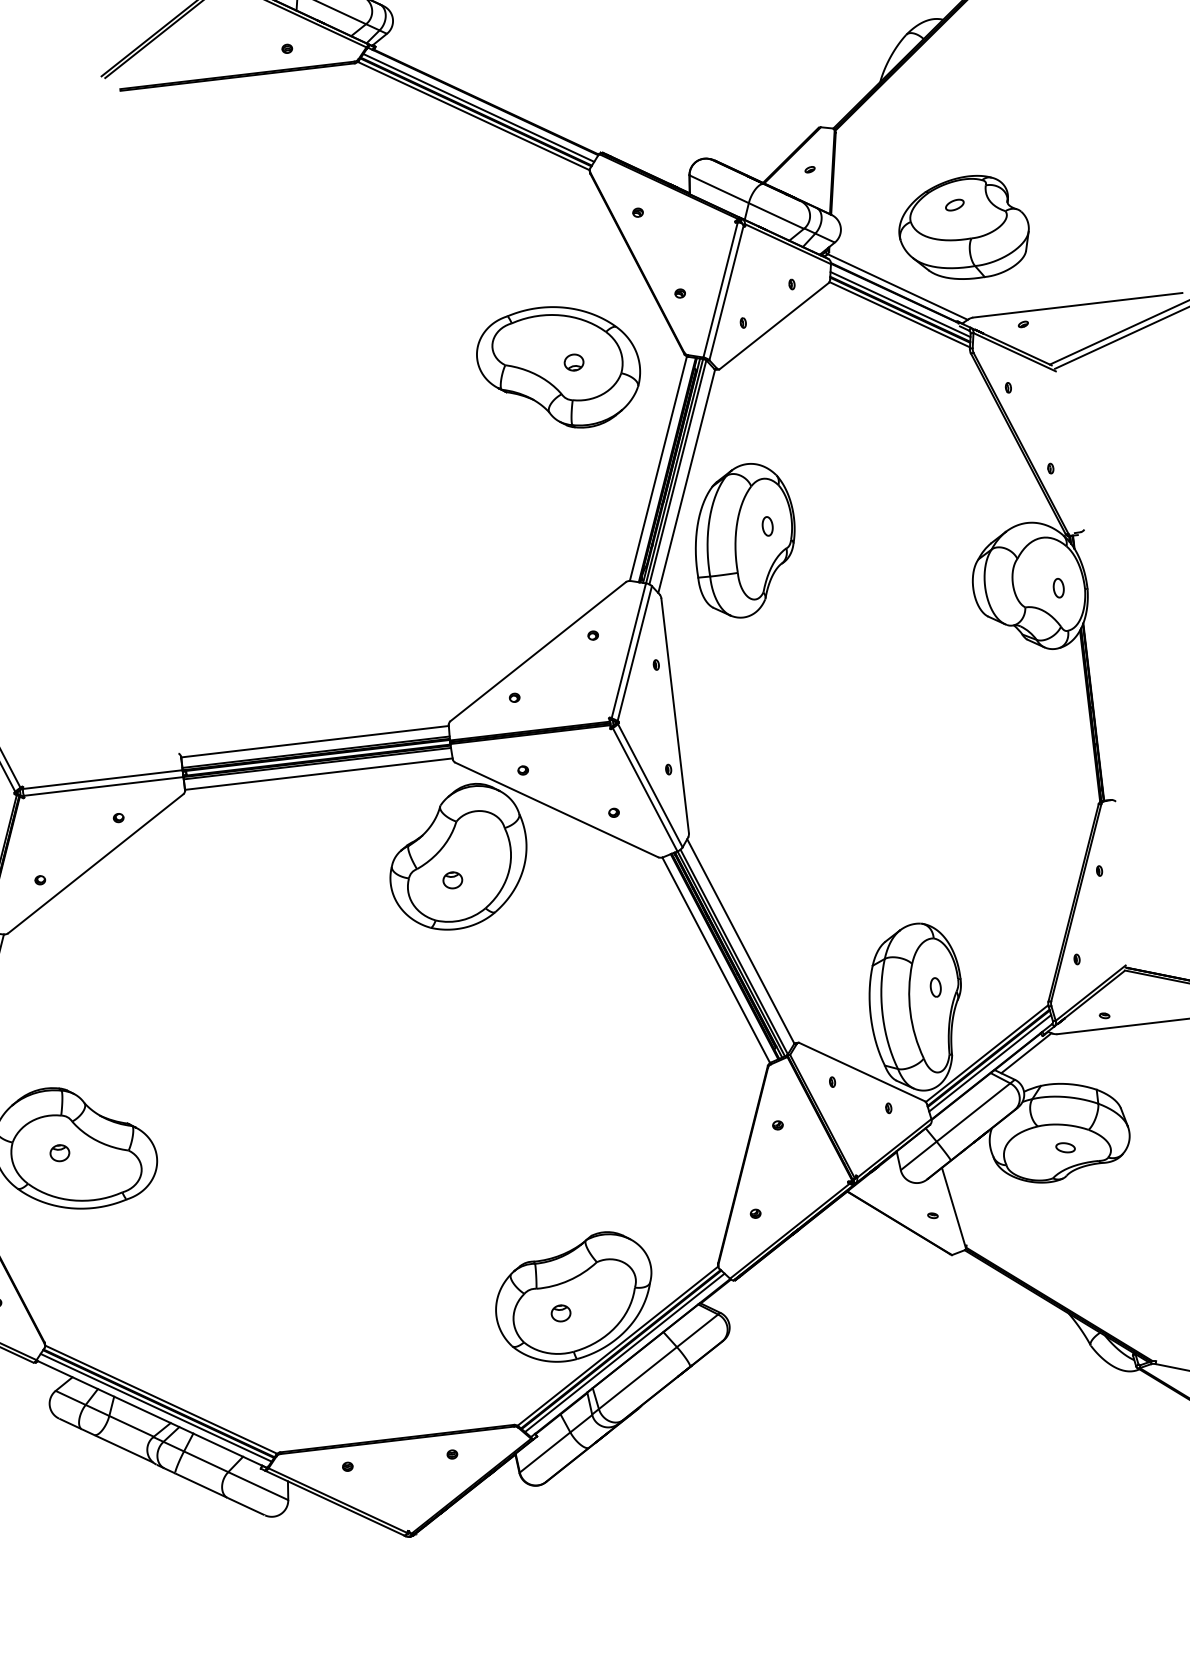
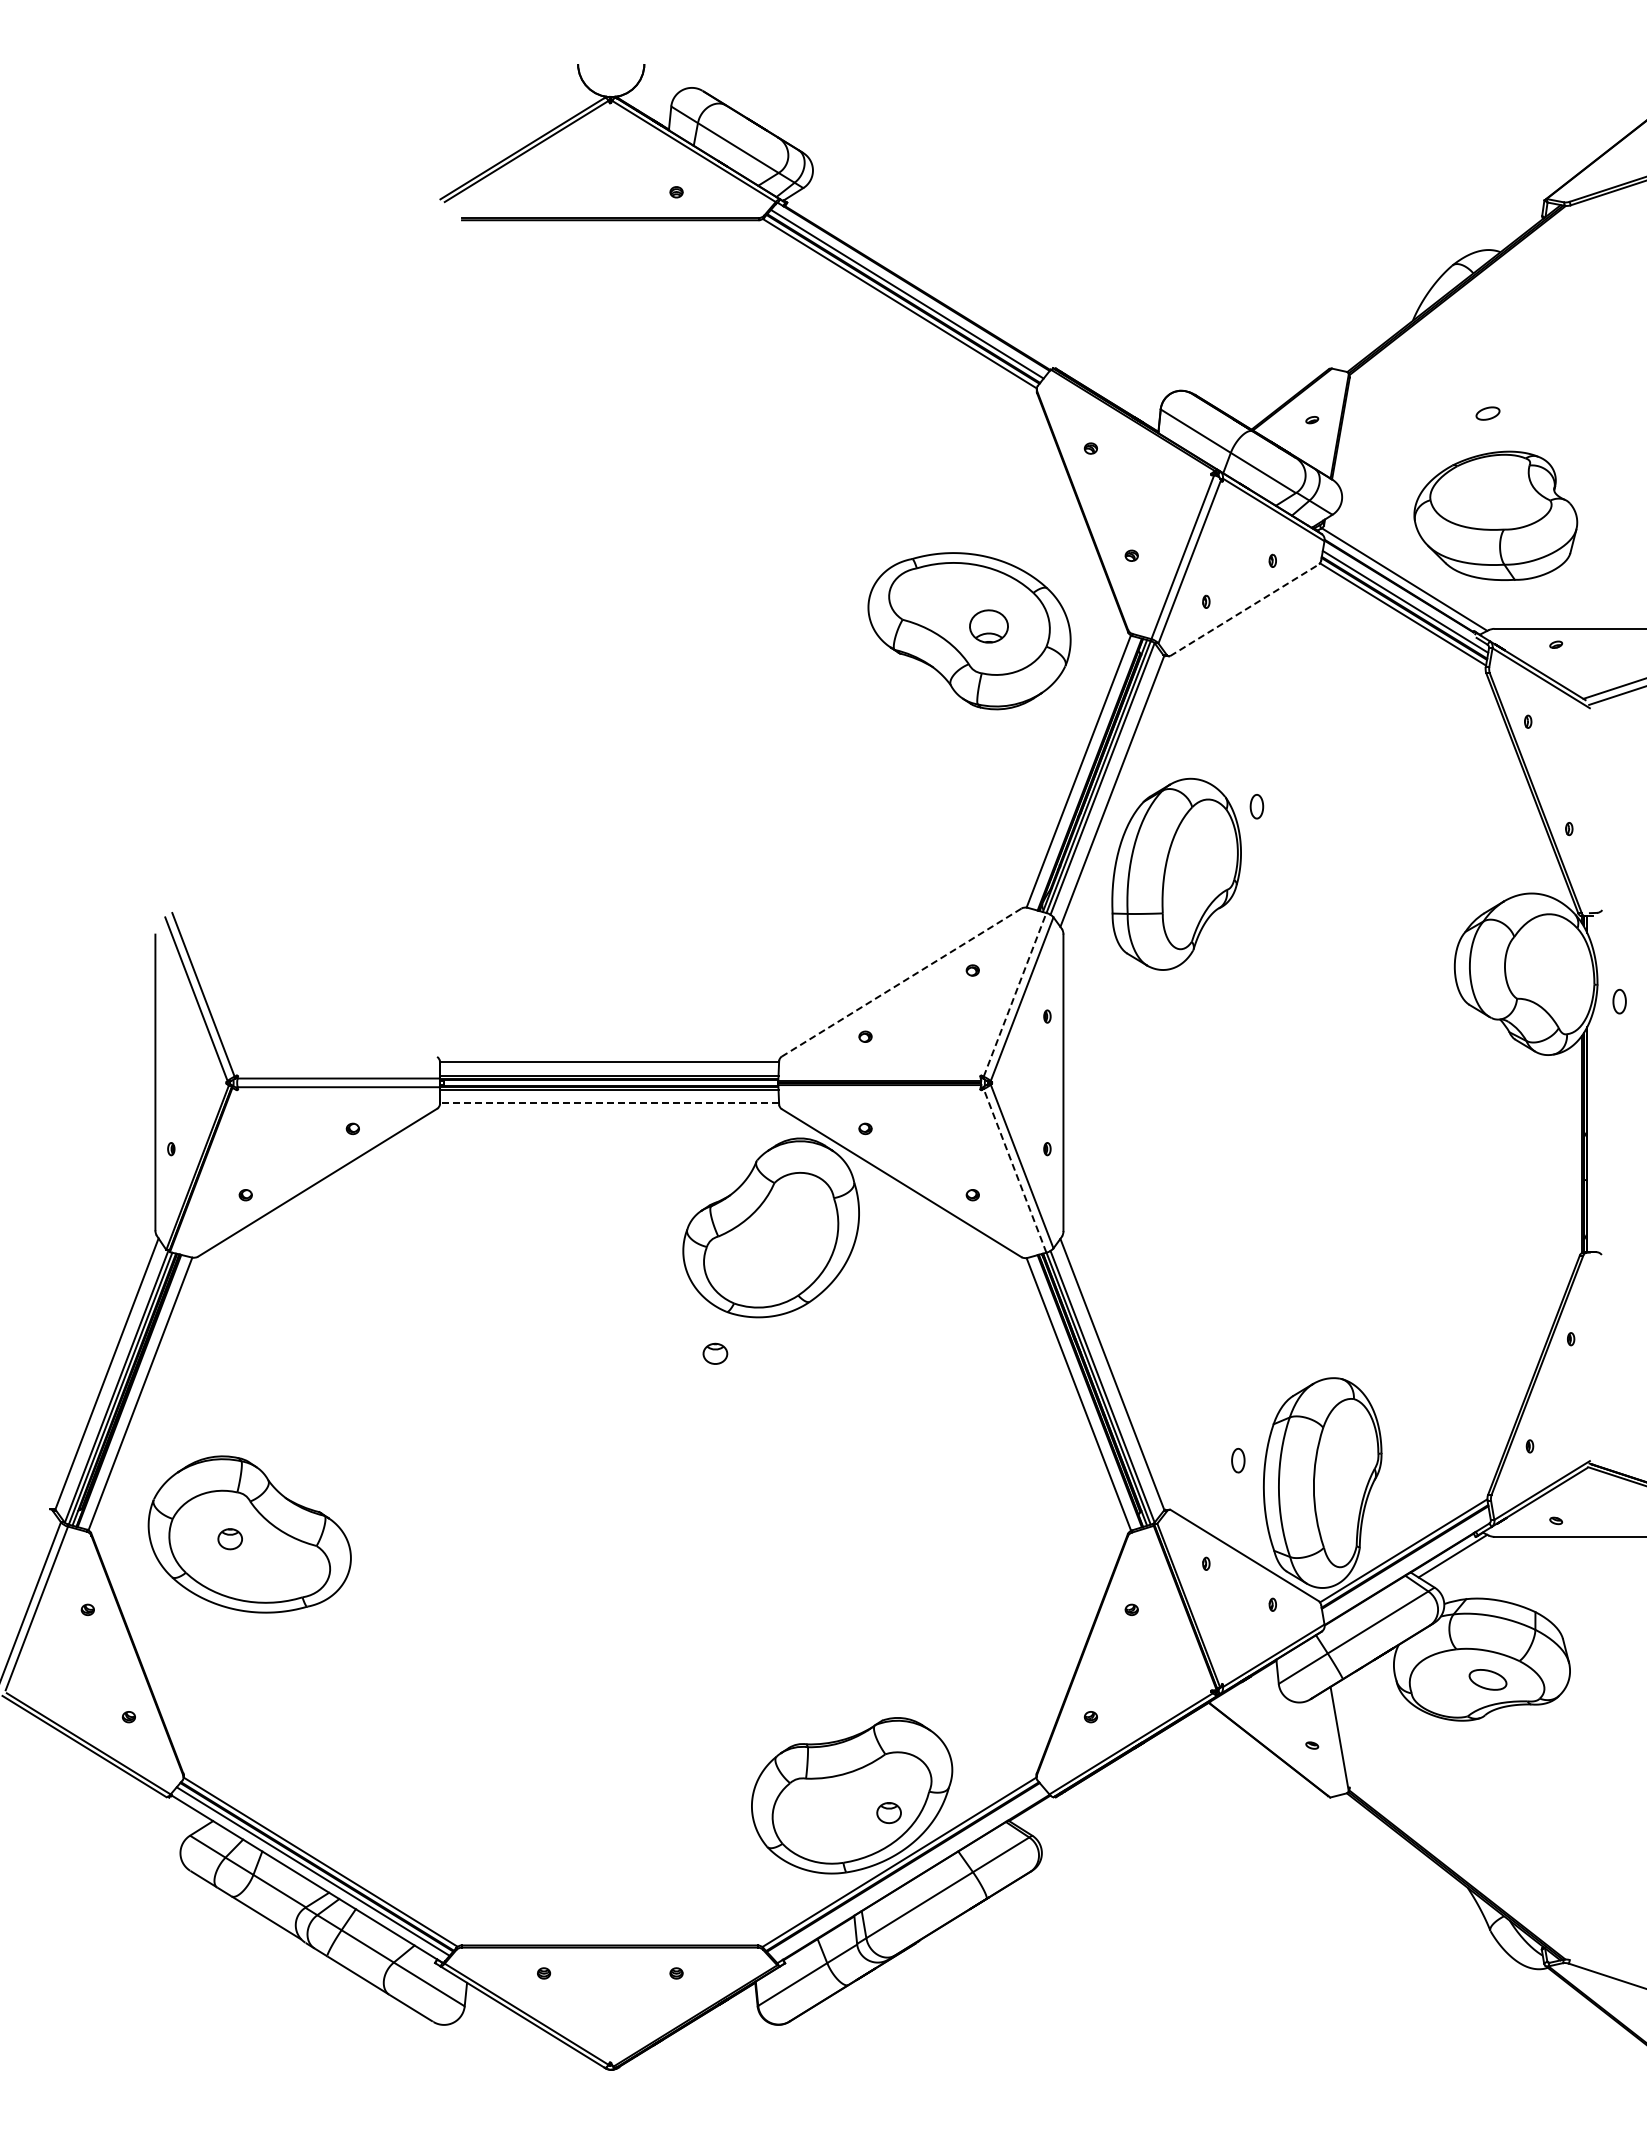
part: (954, 205) -> (1487, 413), moved
line: (774, 326) -> (1244, 610), solid -> dashed
part: (573, 362) -> (988, 626), size x1.6
part: (767, 526) -> (1256, 806), moved
part: (1058, 588) -> (1619, 1001), moved
line: (629, 650) -> (1015, 994), solid -> dashed
line: (538, 651) -> (901, 982), solid -> dashed
line: (318, 774) -> (609, 1103), solid -> dashed
line: (645, 789) -> (1015, 1170), solid -> dashed
part: (452, 880) -> (715, 1353), moved
part: (935, 987) -> (1238, 1460), moved
line: (989, 1063) -> (1405, 1563), removed
part: (1065, 1148) -> (1487, 1680), size x1.6
part: (560, 1313) -> (888, 1813), moved
line: (624, 1352) -> (906, 1871), removed

